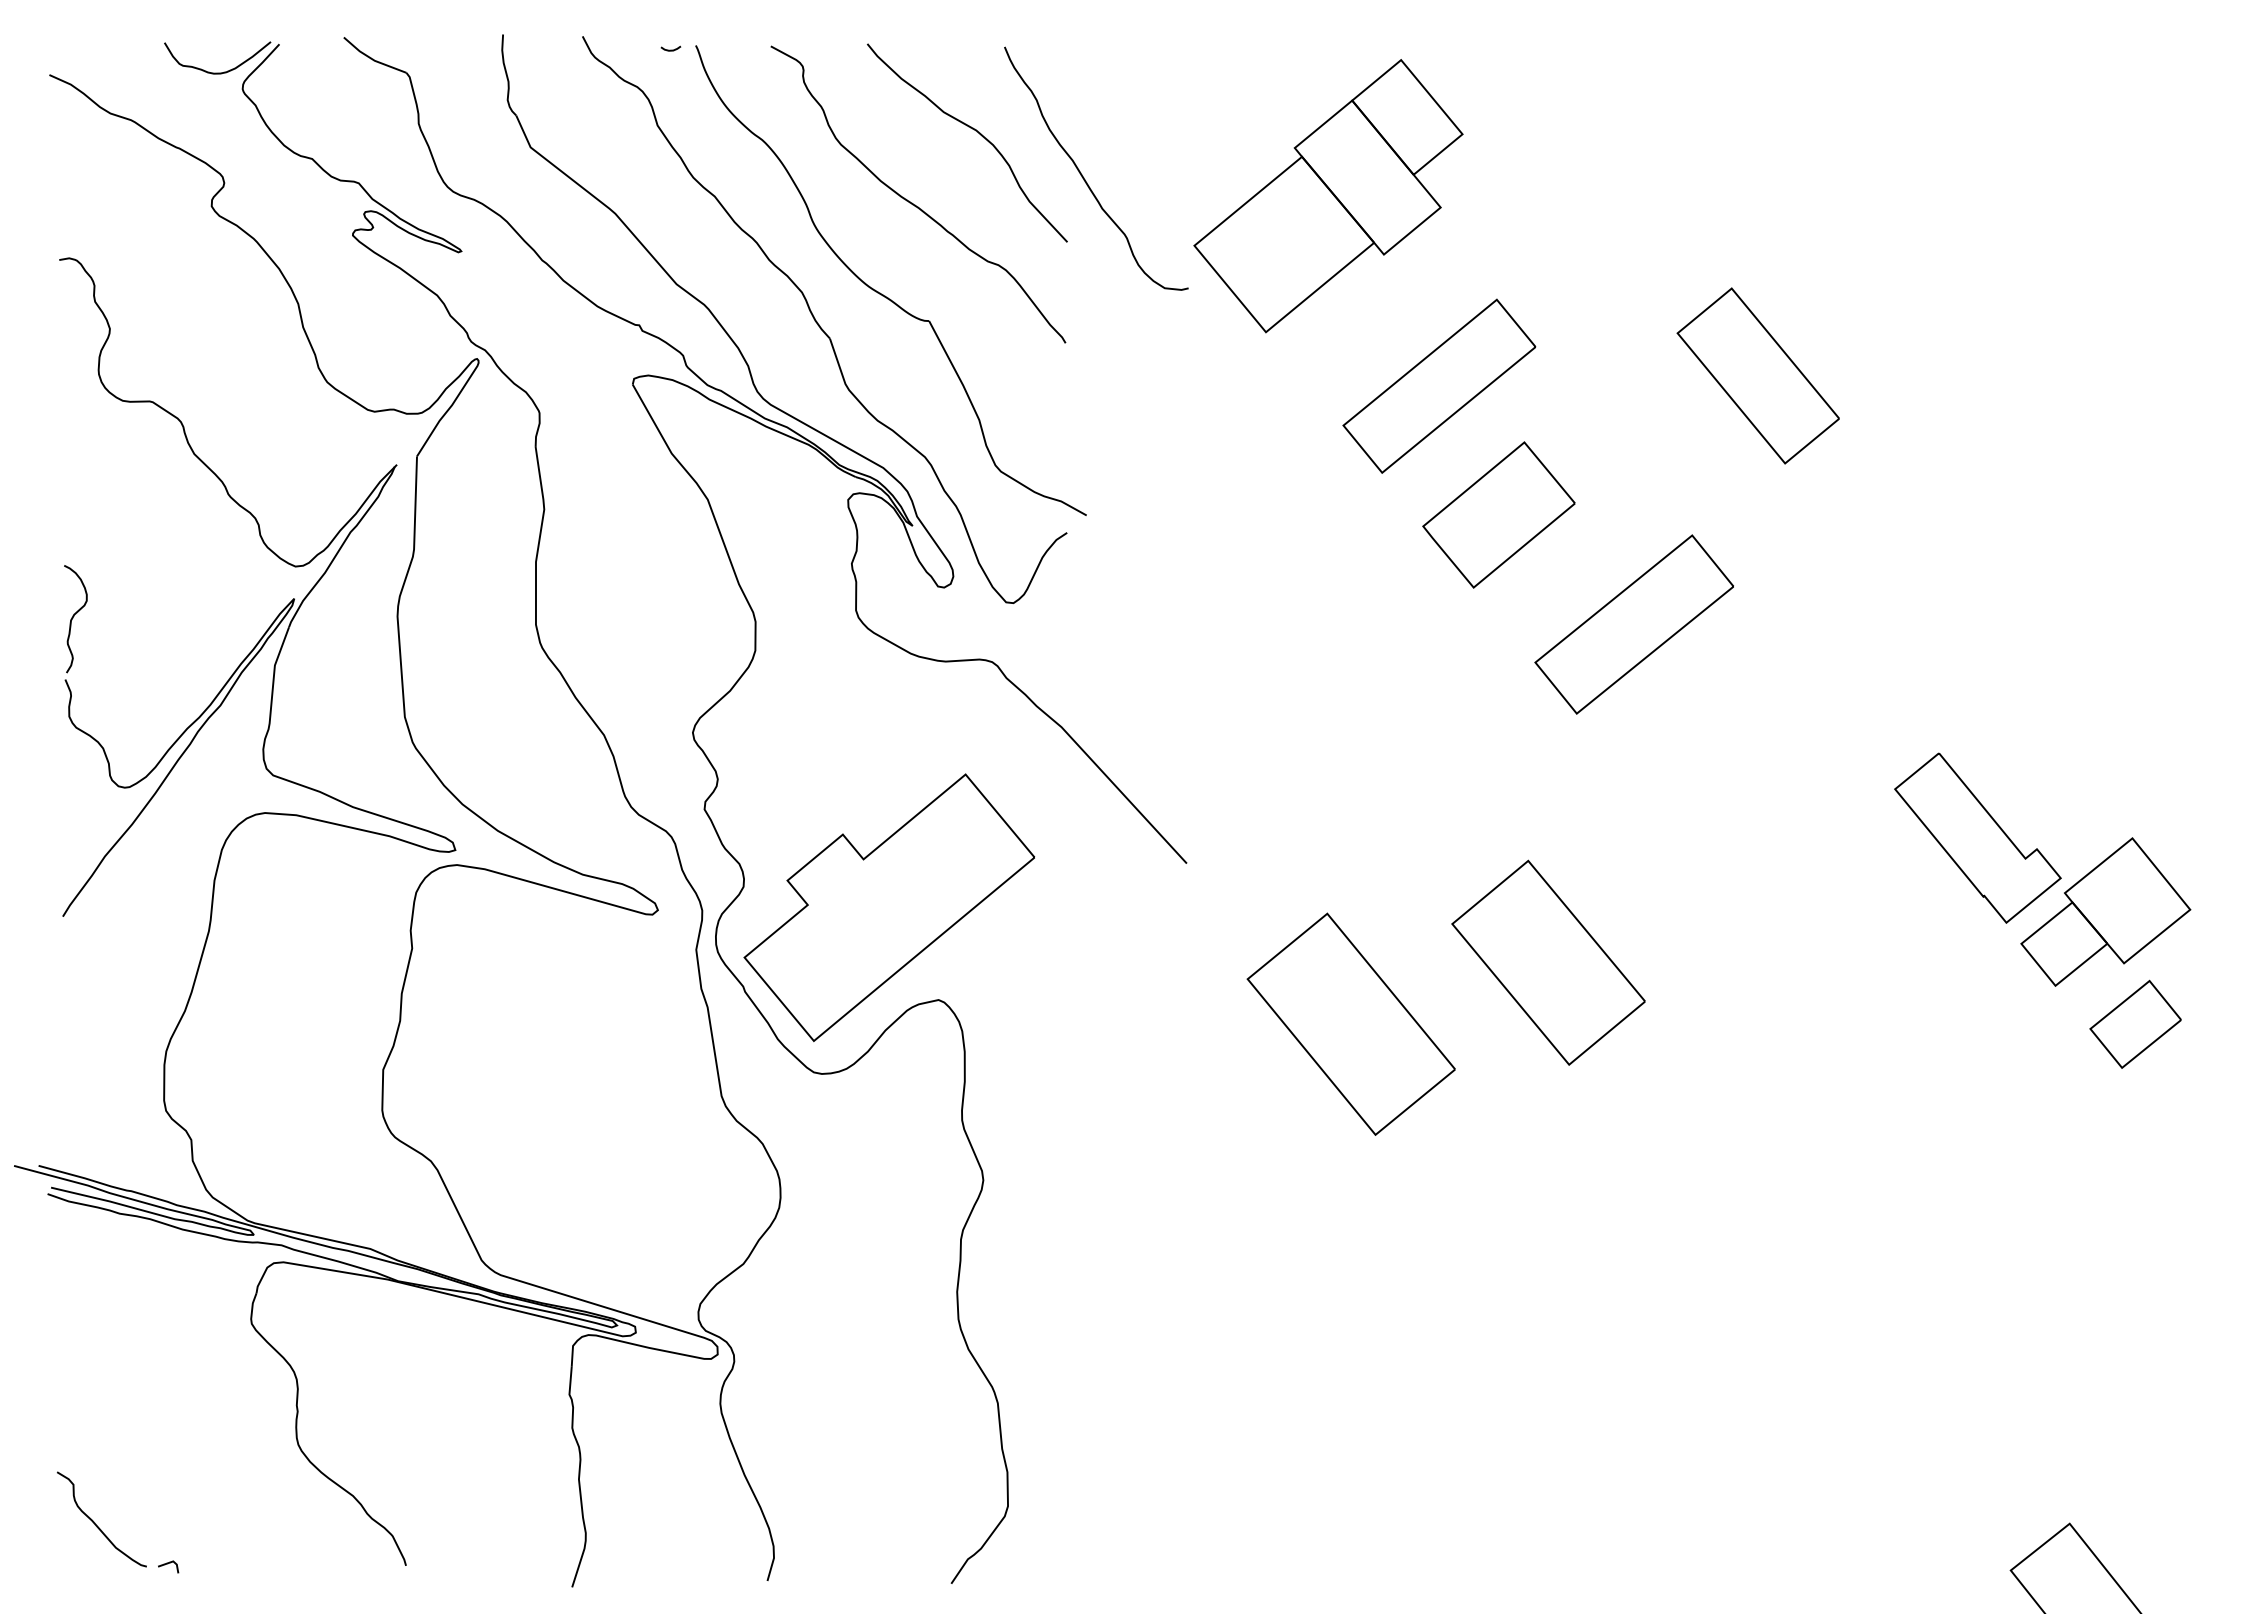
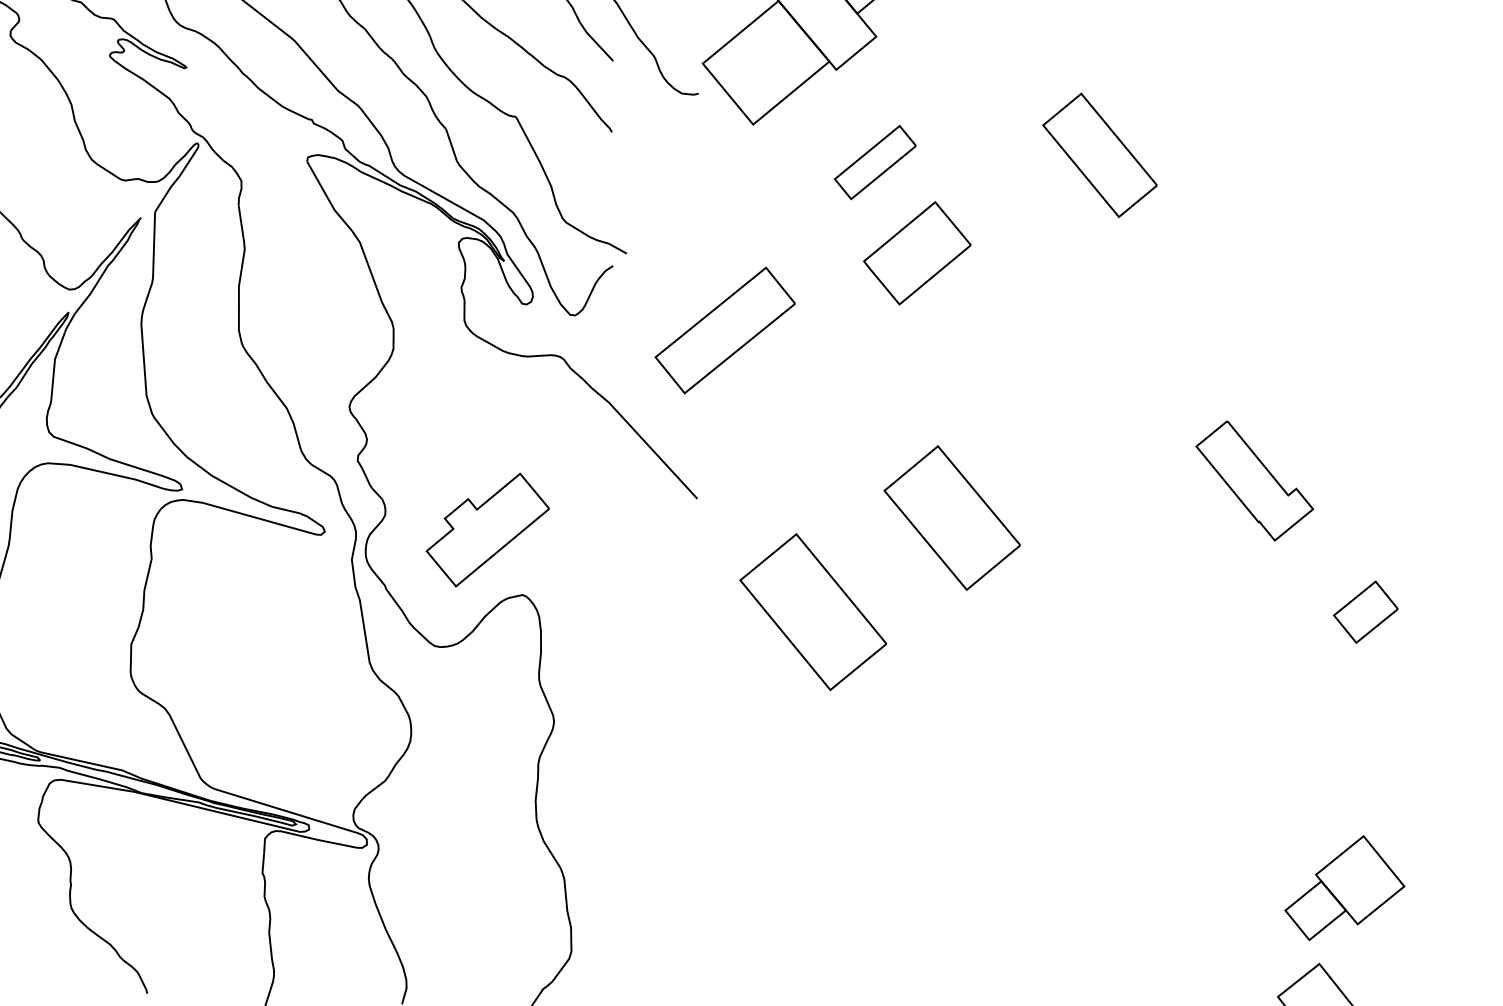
part: (1439, 385) -> (875, 162), size x0.6
part: (1633, 624) -> (724, 330), moved
part: (889, 907) -> (487, 529), size x0.6
part: (2105, 911) -> (1344, 887), moved
part: (1548, 962) -> (952, 517), moved

